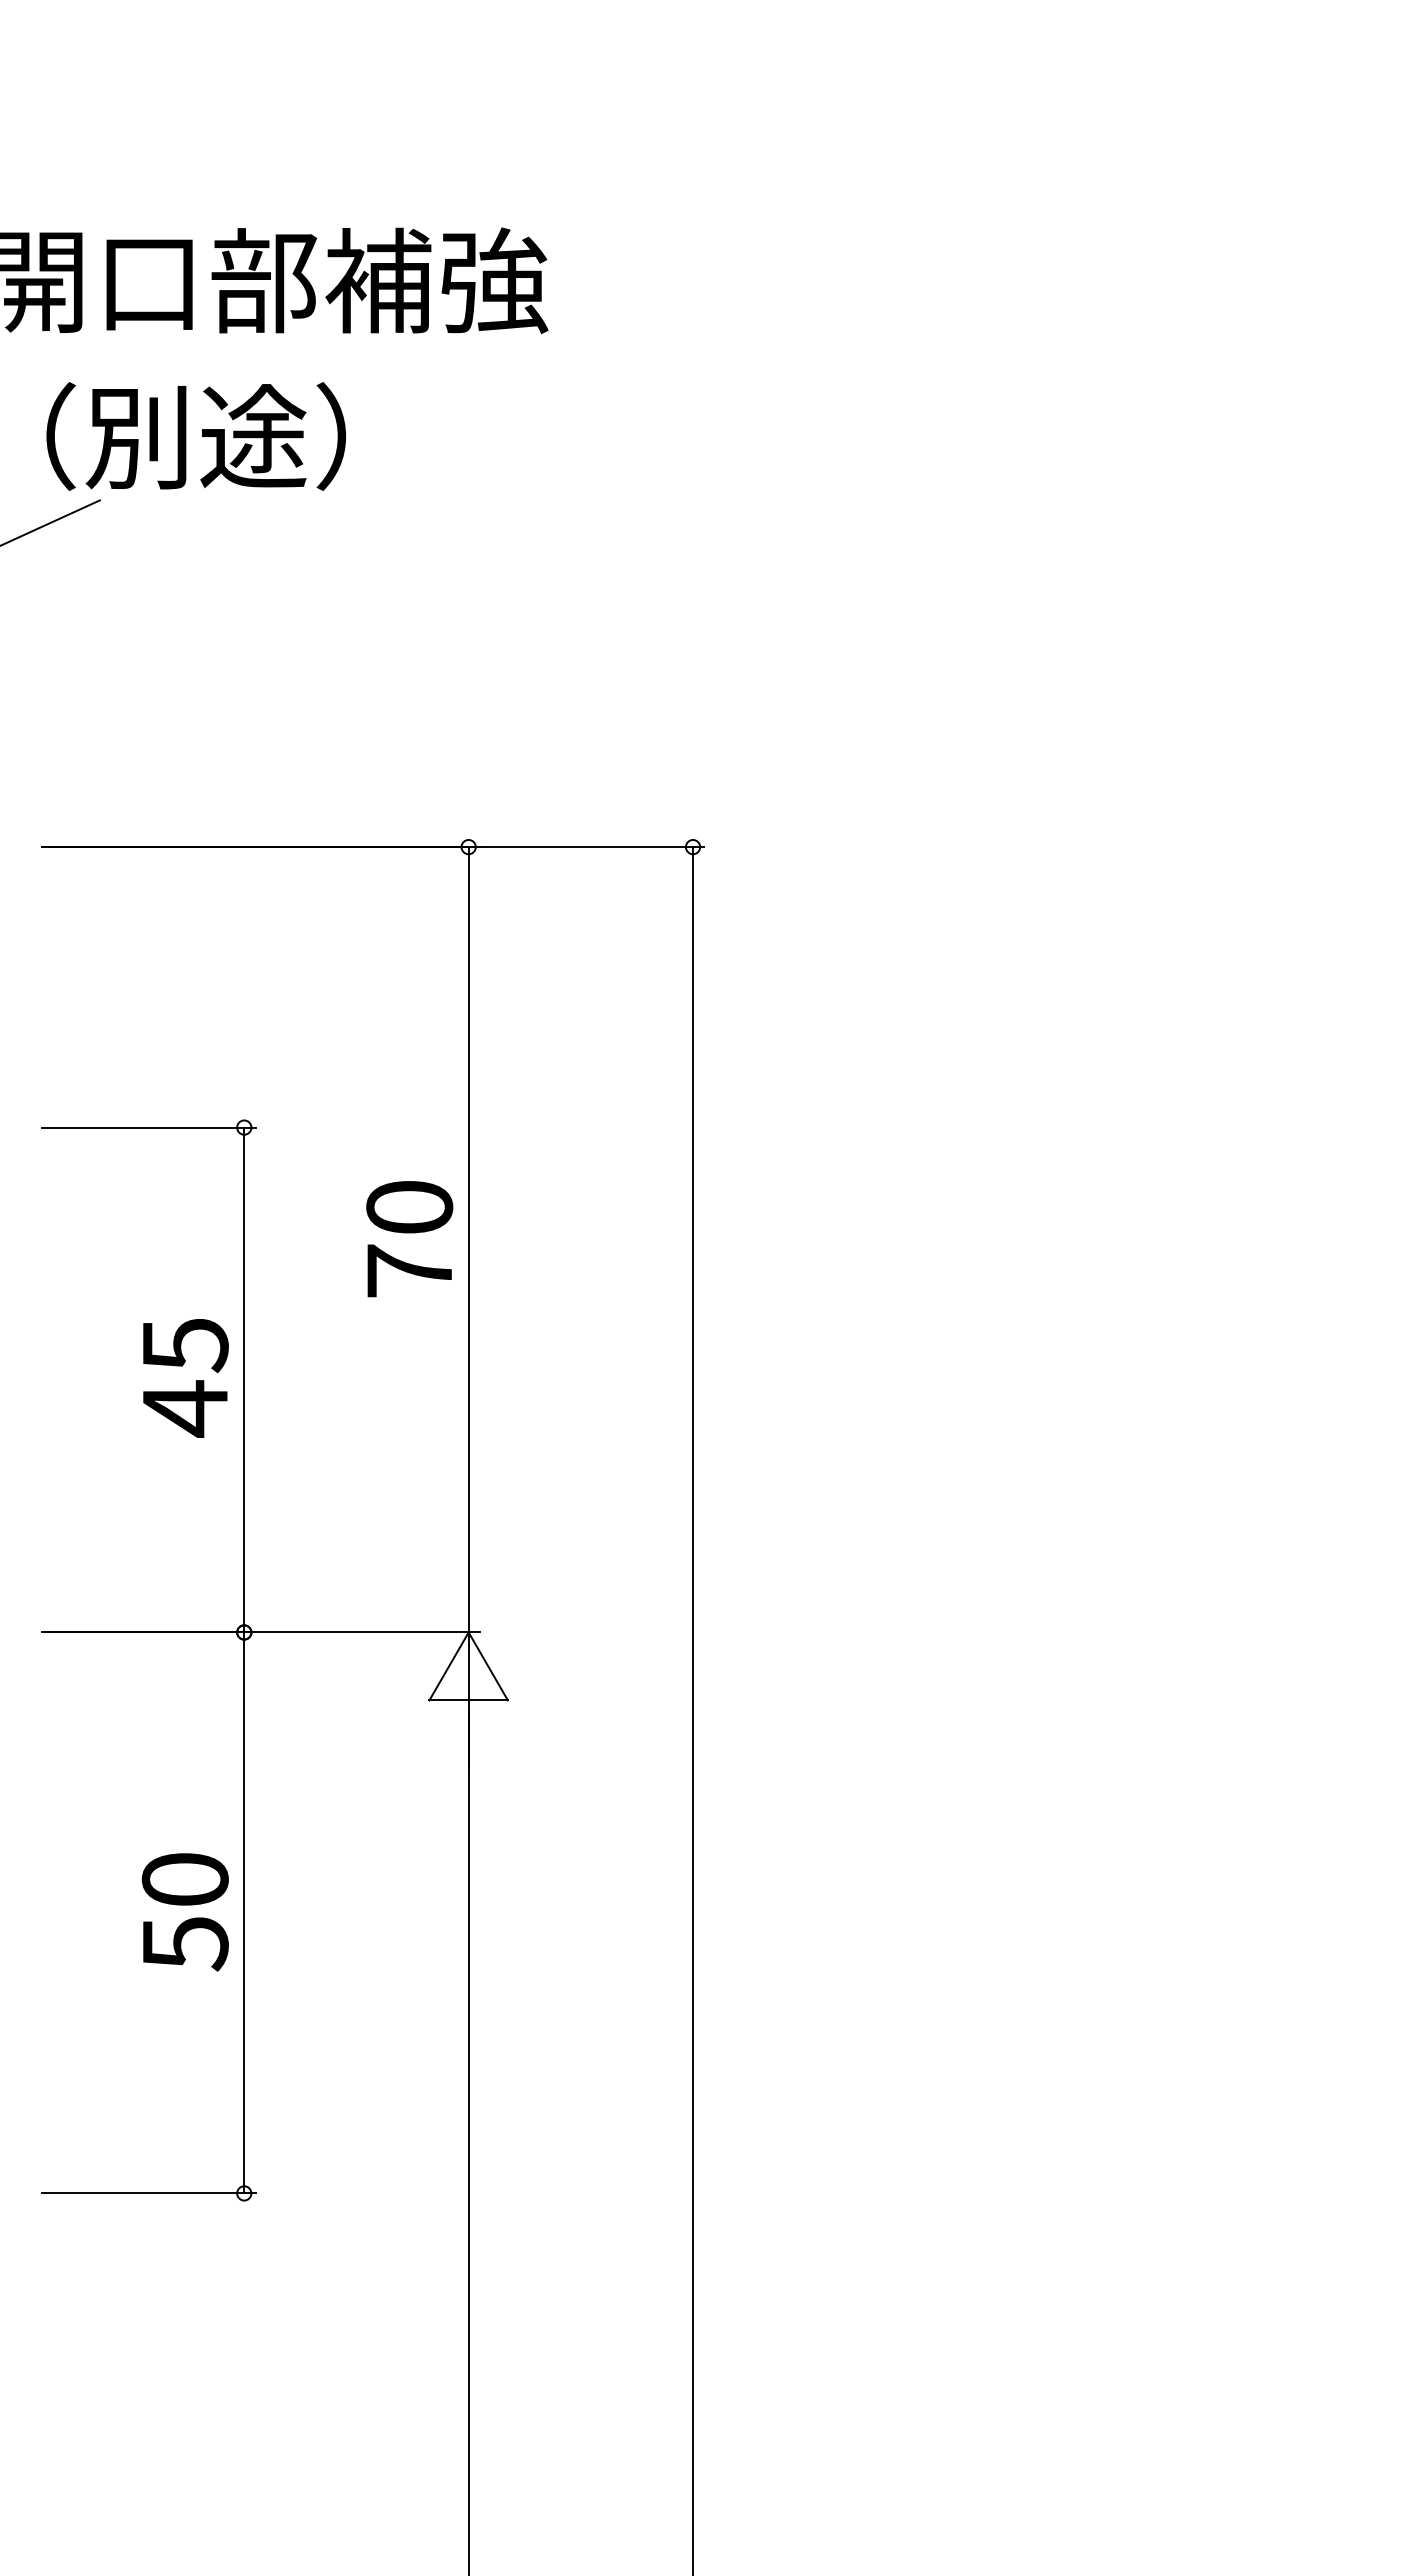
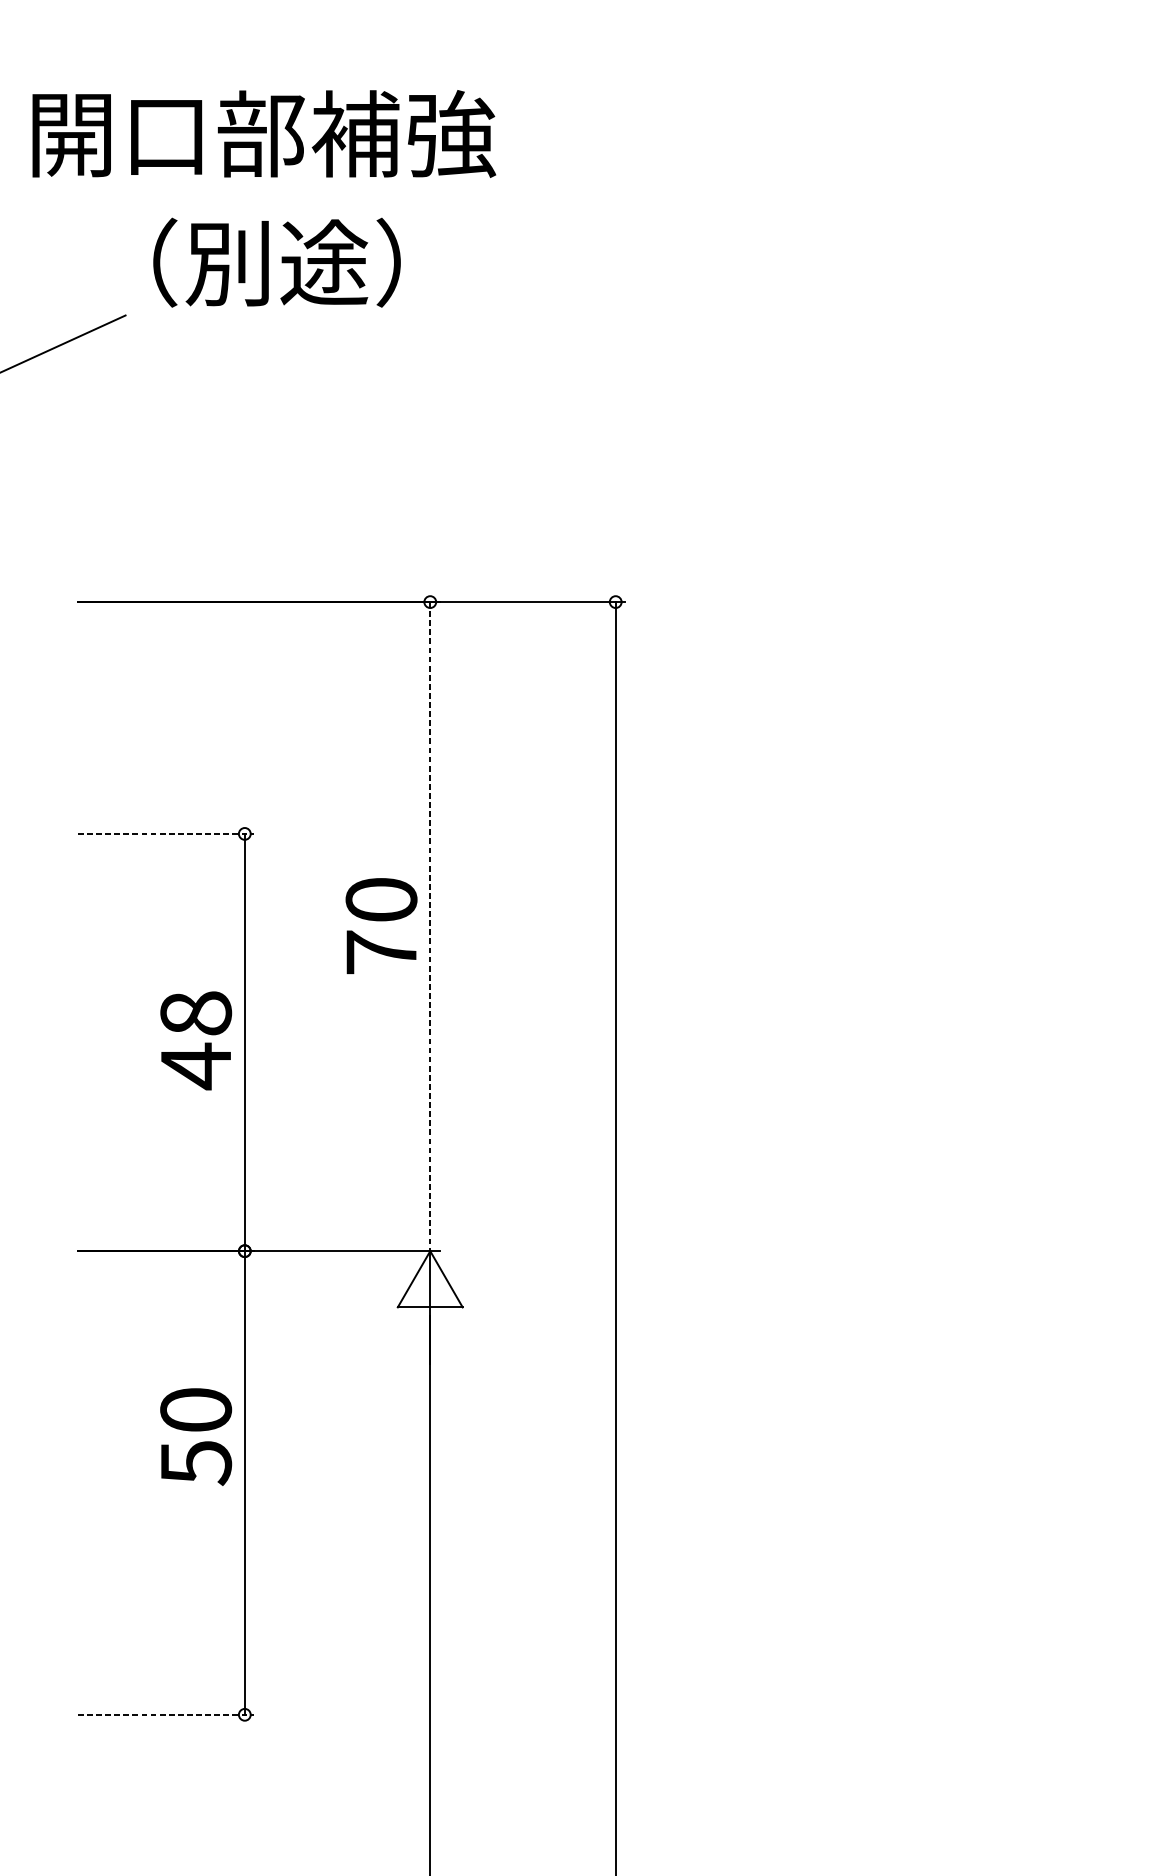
text: (195, 436) -> (276, 262), moved
line: (148, 1127) -> (165, 833), solid -> dashed
line: (468, 1239) -> (430, 926), solid -> dashed
text: (185, 1345) -> (196, 1014), 45 -> 48
text: (184, 1912) -> (195, 1437), moved
line: (148, 2193) -> (165, 1714), solid -> dashed

